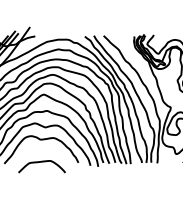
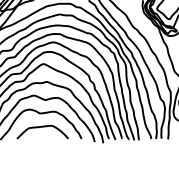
curve: (41, 162) -> (42, 127), moved

